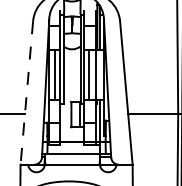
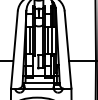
line: (26, 92) -> (14, 49), dashed -> solid

